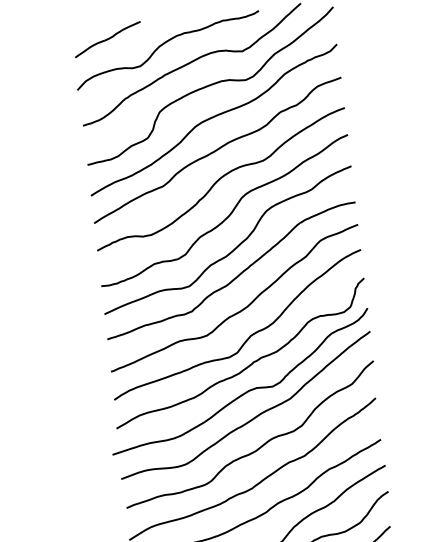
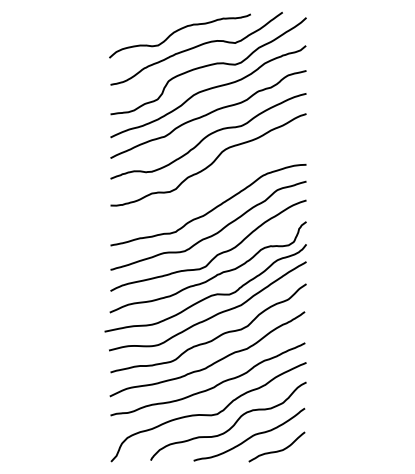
curve: (108, 38) -> (136, 22), removed
curve: (235, 246) -> (213, 187), removed

